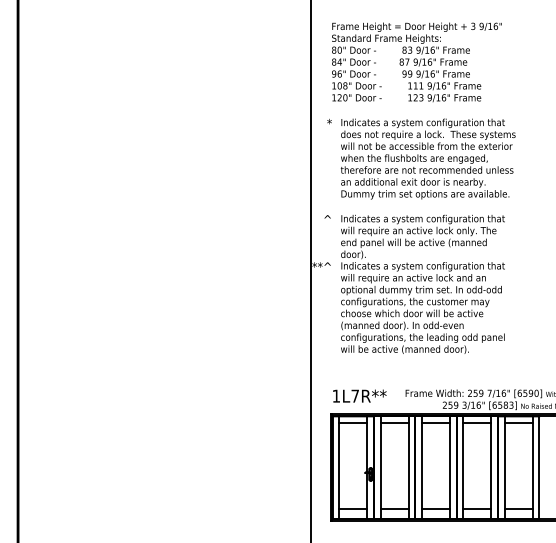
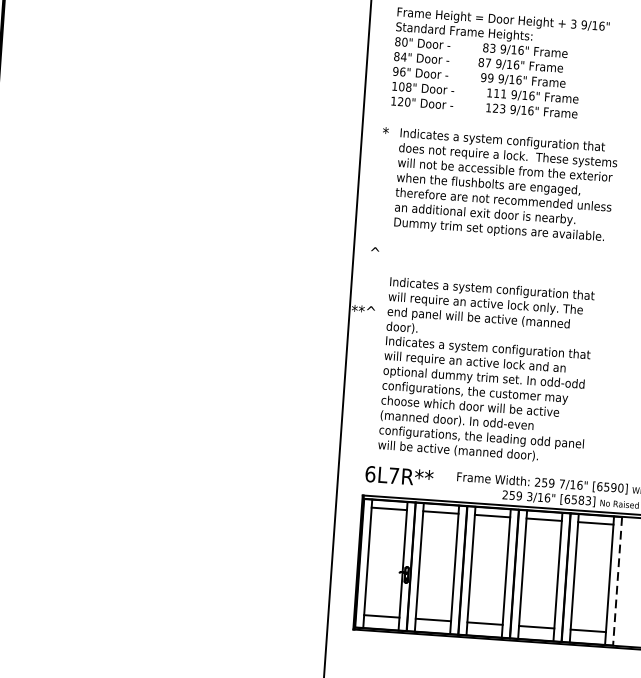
text: (422, 283) -> (485, 369), moved
text: (336, 395) -> (370, 473), 1L7R**^ -> 6L7R**^
line: (539, 468) -> (617, 582), solid -> dashed

